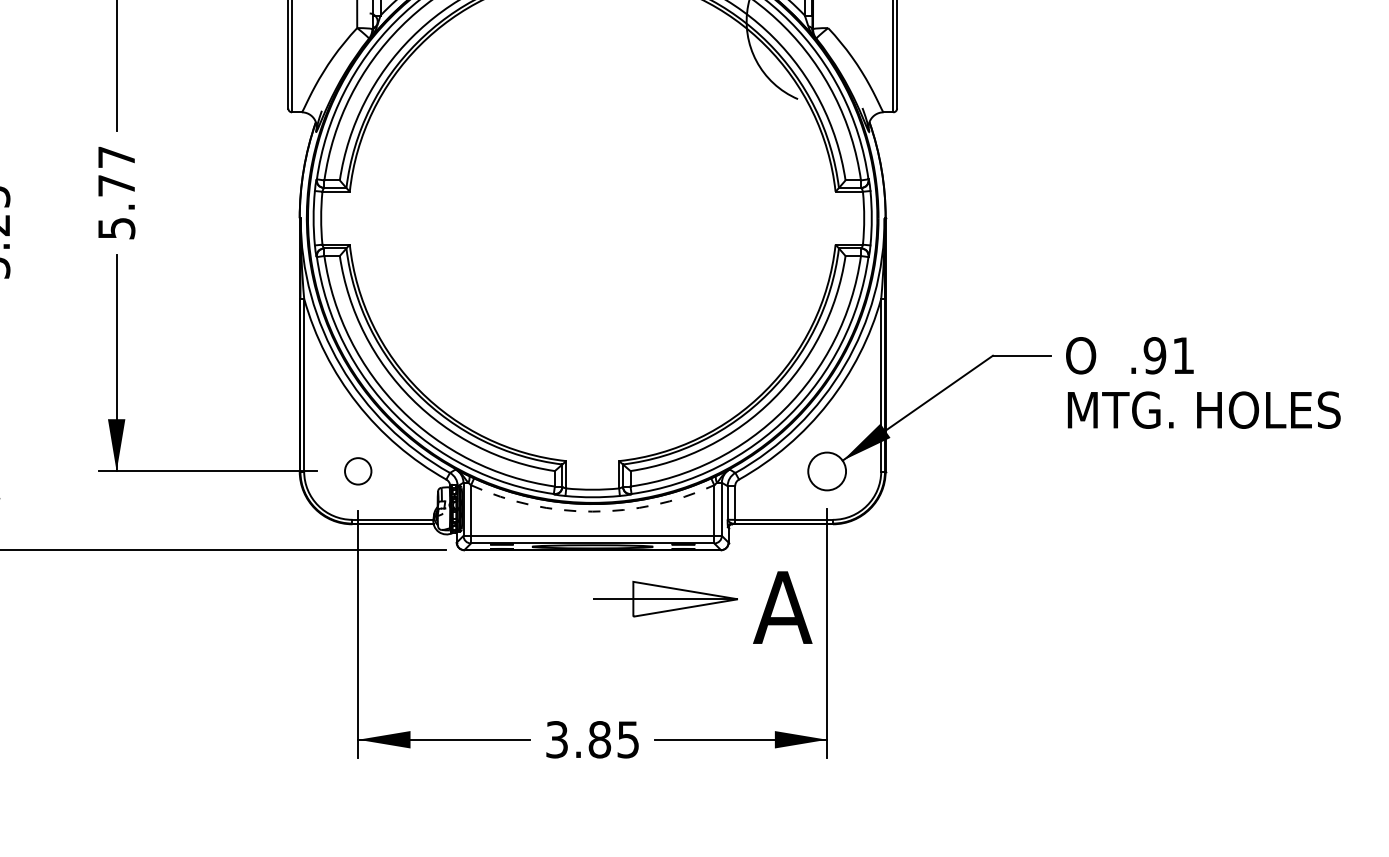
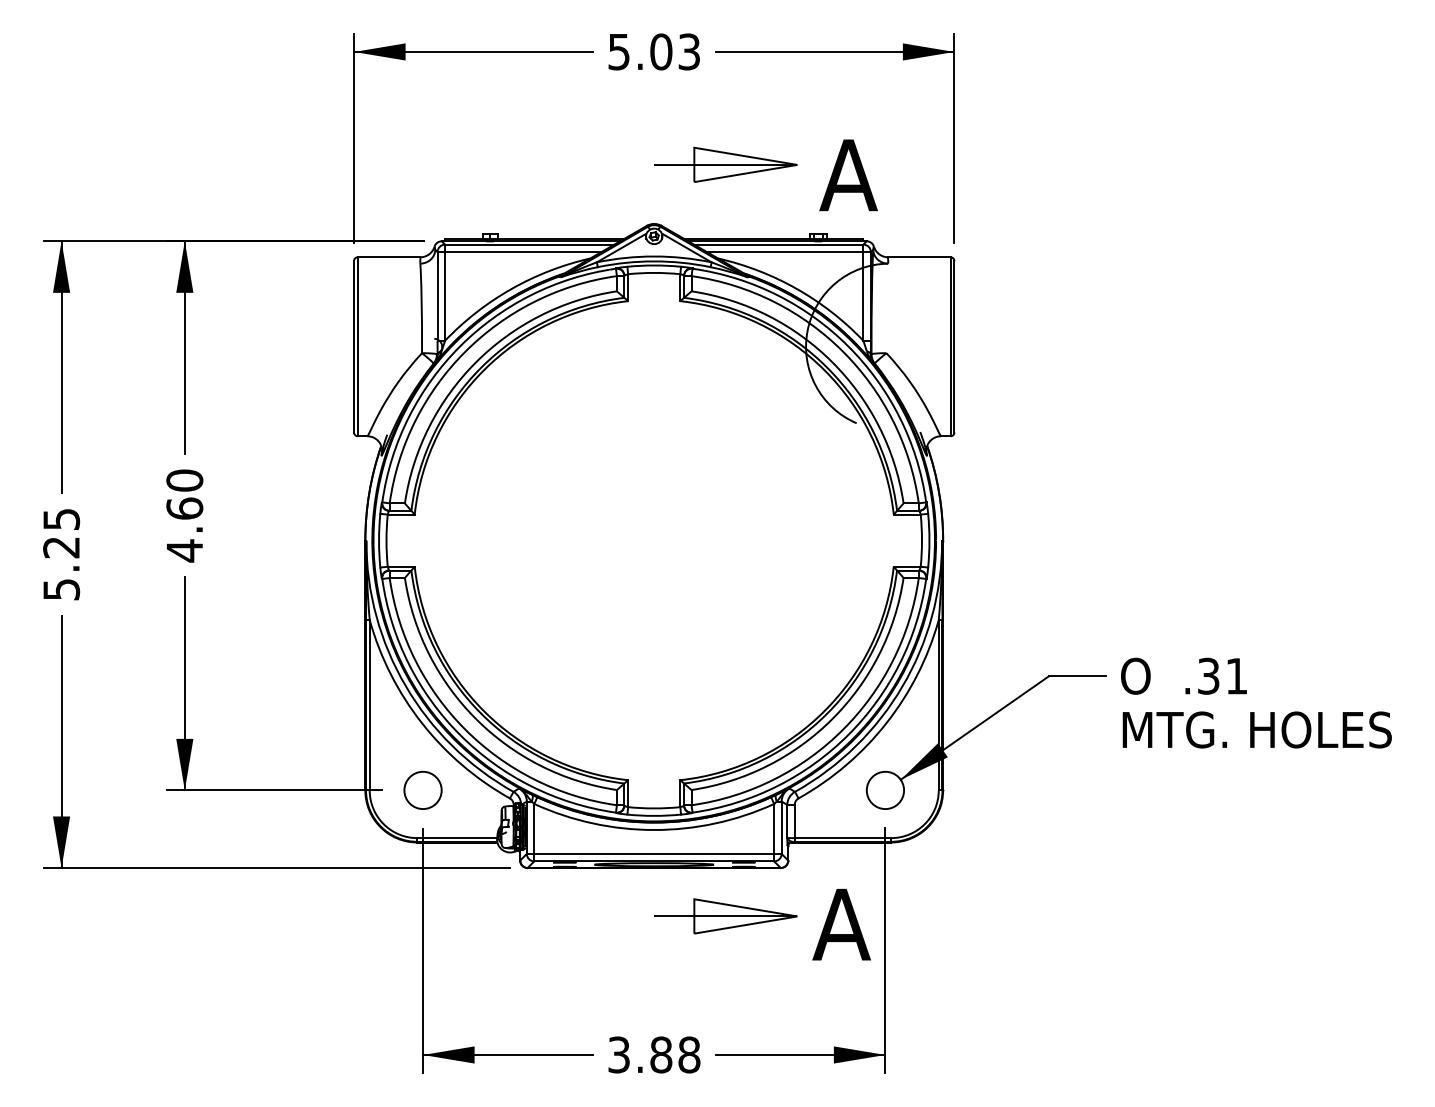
text: (116, 192) -> (184, 515), 5.77 -> 4.60
text: (1154, 354) -> (1208, 675), .91 -> .31
circle: (357, 470) -> (422, 789), size x1.43
arc: (592, 512) -> (654, 830), dashed -> solid
text: (628, 739) -> (689, 1054), 3.85 -> 3.88

